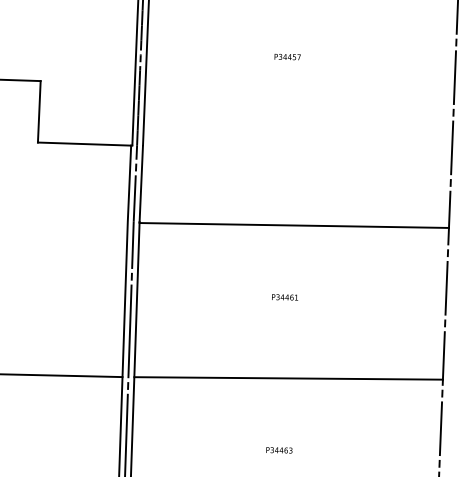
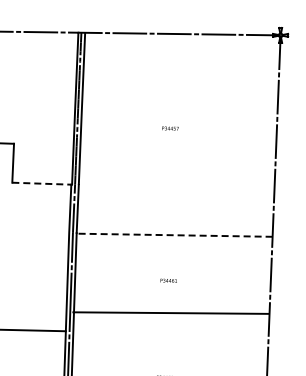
line: (84, 143) -> (41, 183), solid -> dashed
line: (294, 225) -> (174, 235), solid -> dashed
line: (287, 377) -> (170, 312), moved

